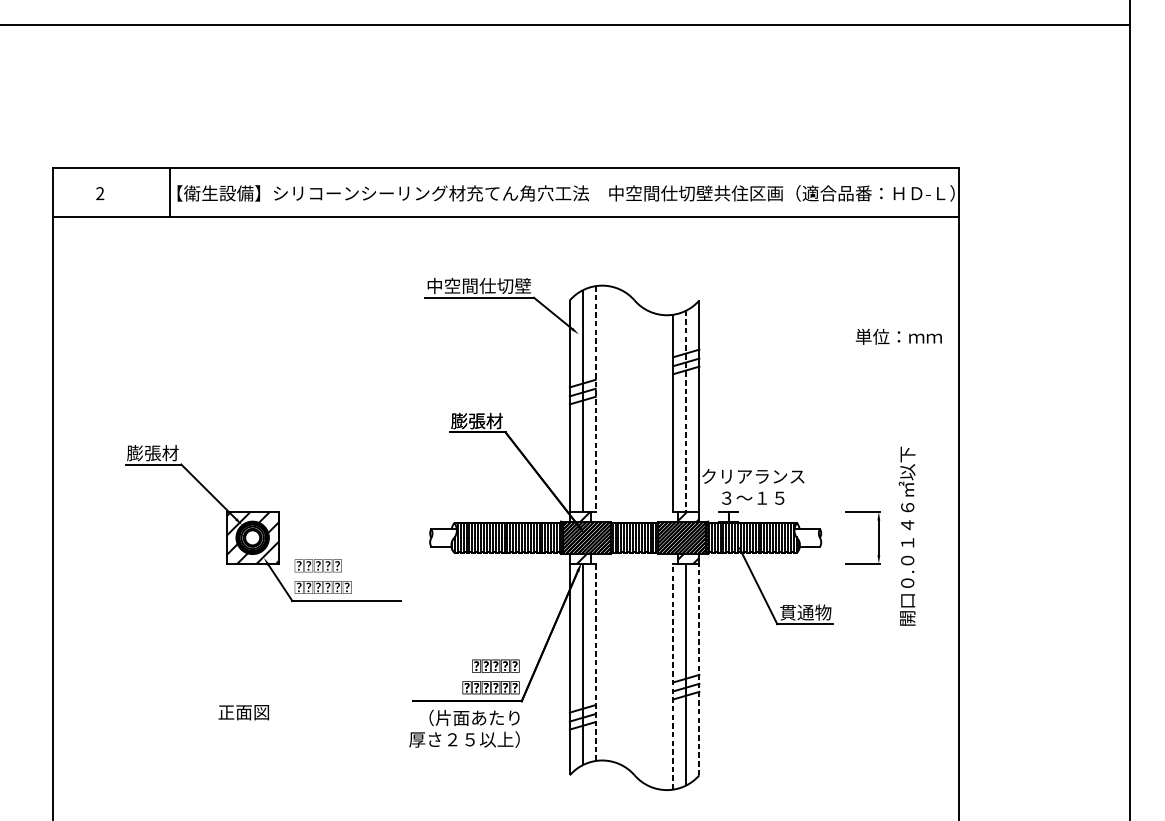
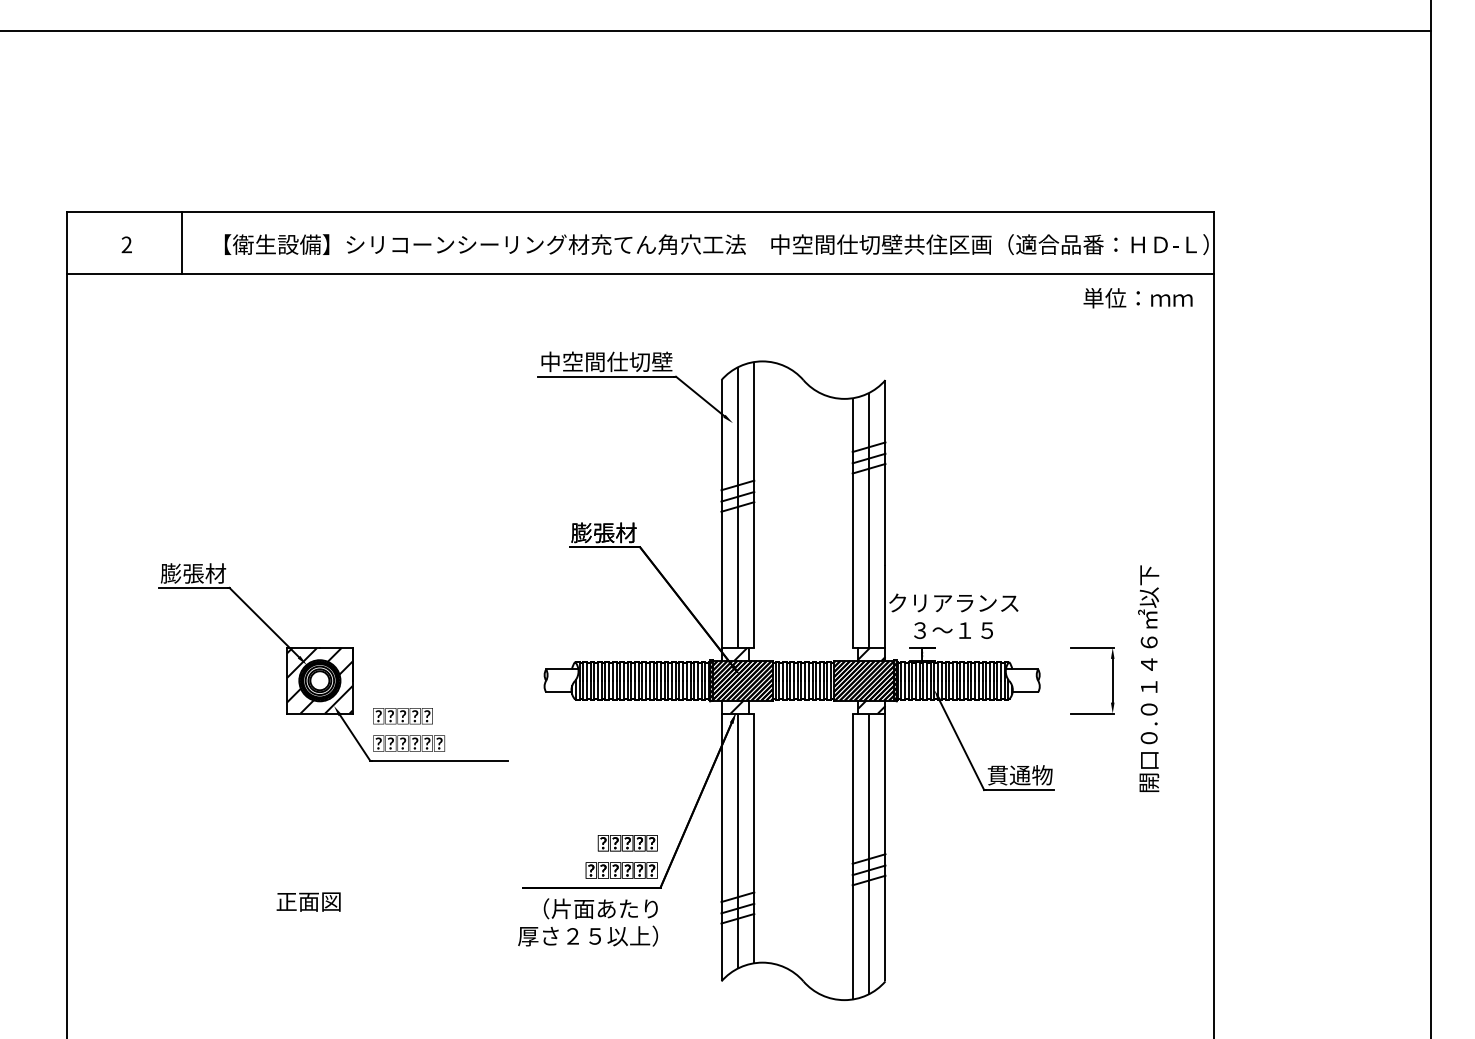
line: (169, 192) -> (181, 243), moved
text: (898, 337) -> (1137, 298), moved
line: (595, 399) -> (754, 505), dashed -> solid
line: (686, 411) -> (869, 520), dashed -> solid
line: (595, 662) -> (754, 838), dashed -> solid
line: (699, 669) -> (885, 847), dashed -> solid
line: (673, 676) -> (852, 856), dashed -> solid

